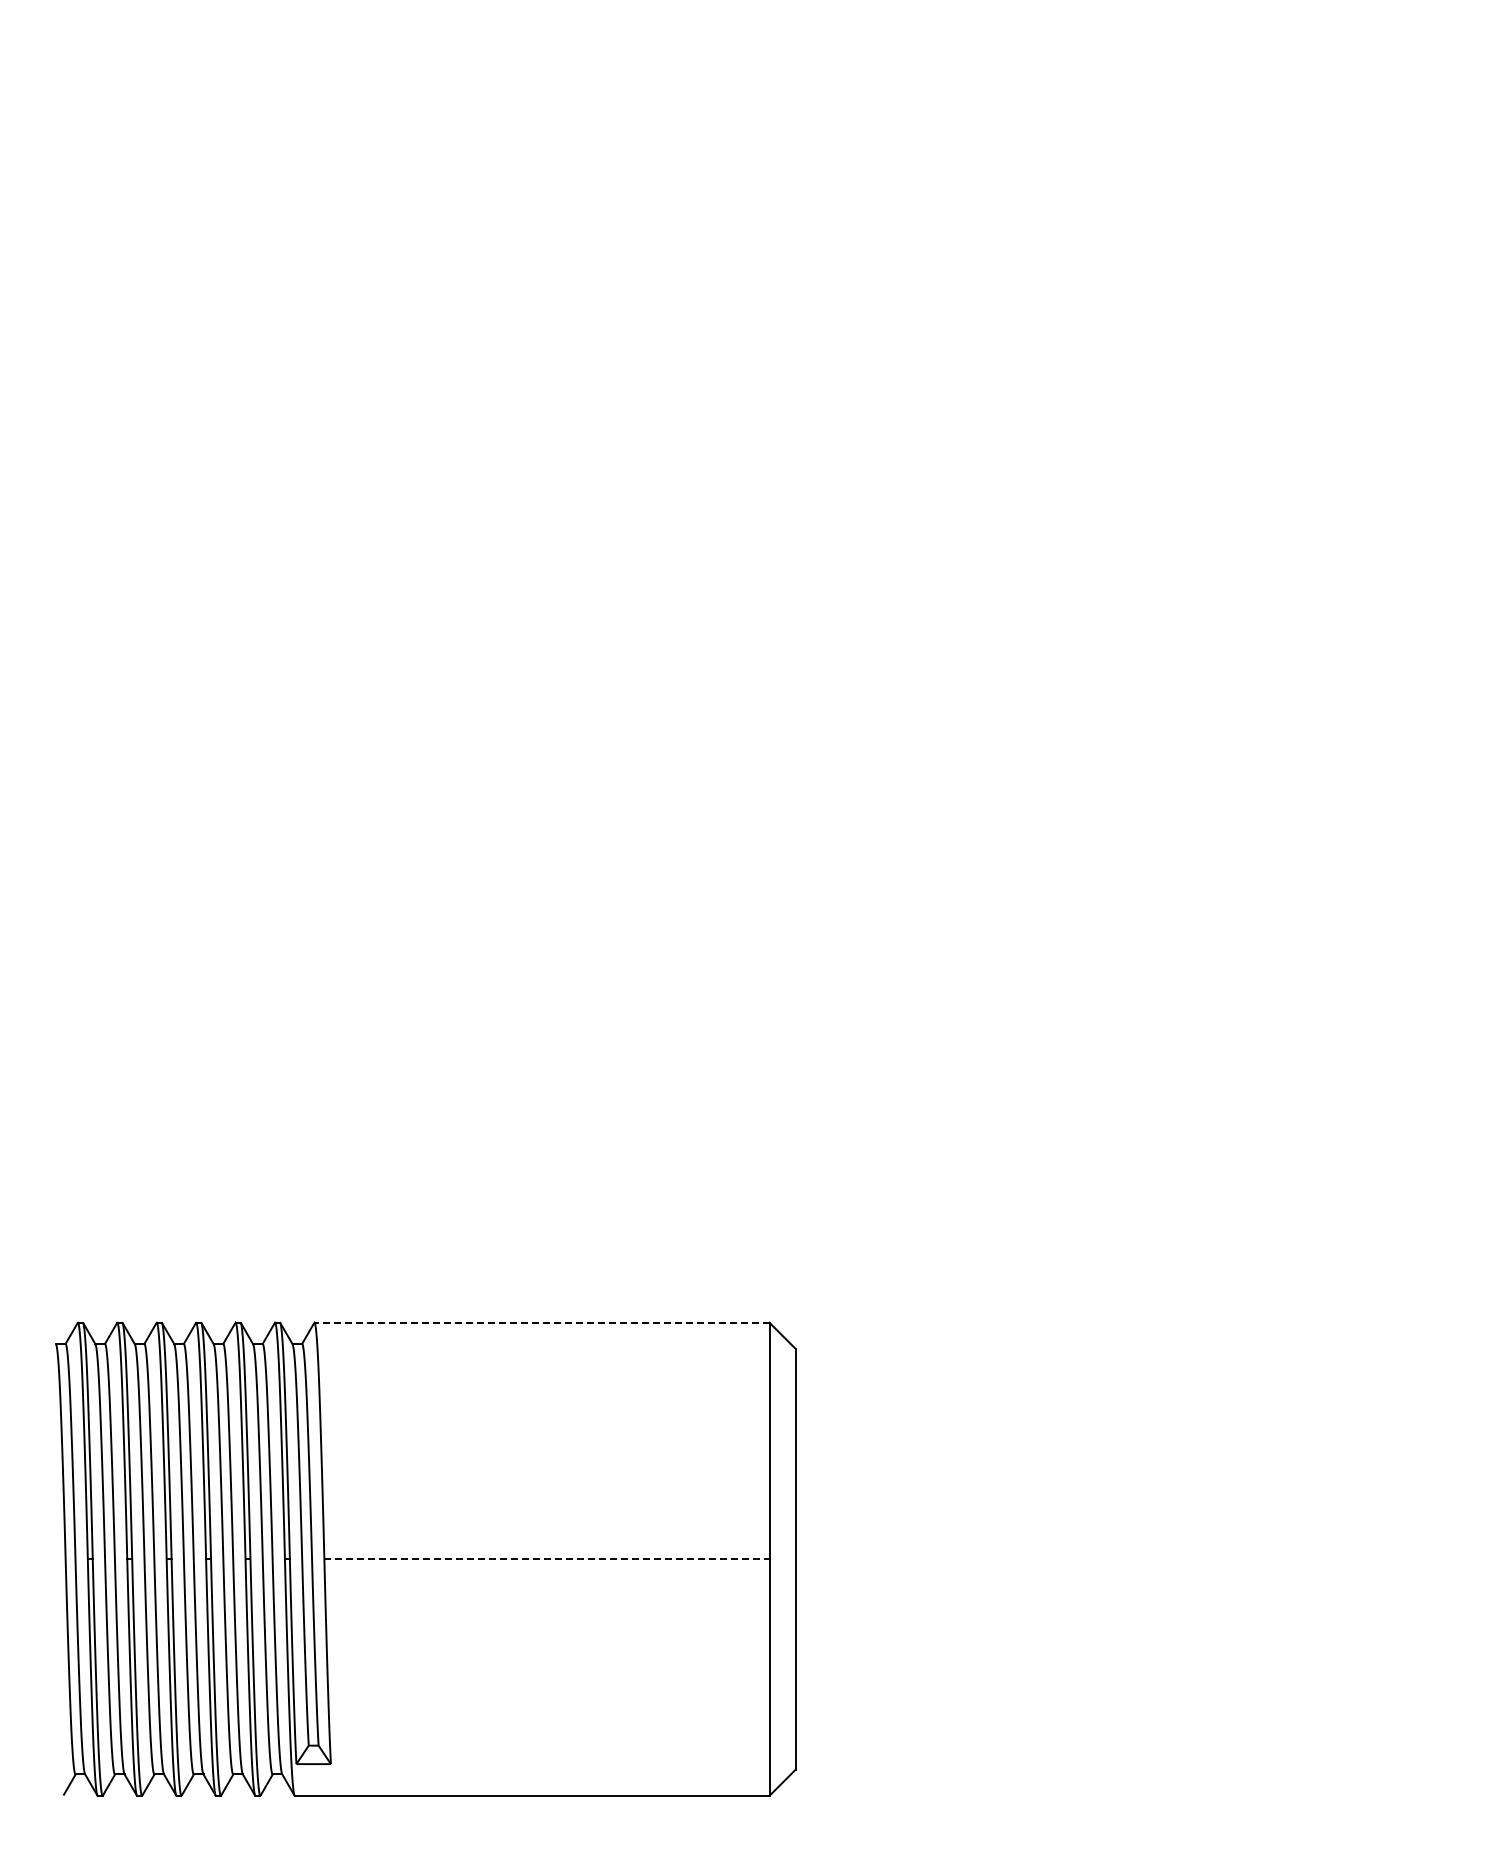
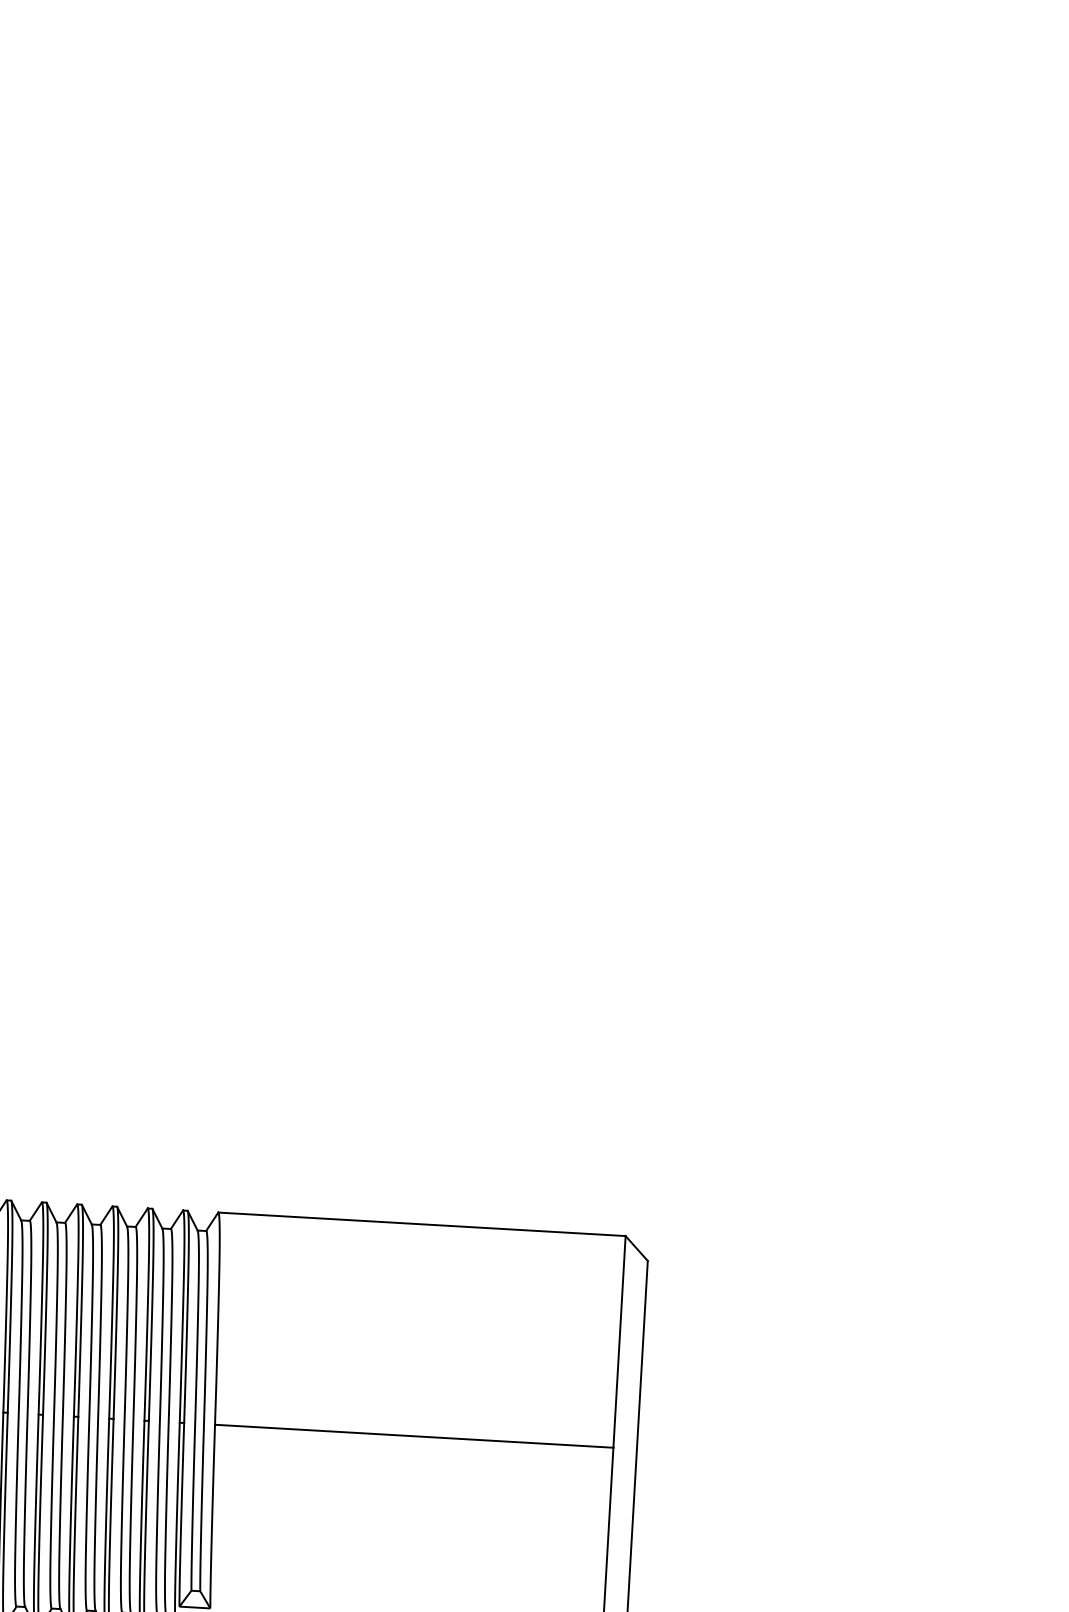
line: (542, 1322) -> (422, 1224), dashed -> solid
line: (546, 1559) -> (413, 1436), dashed -> solid

